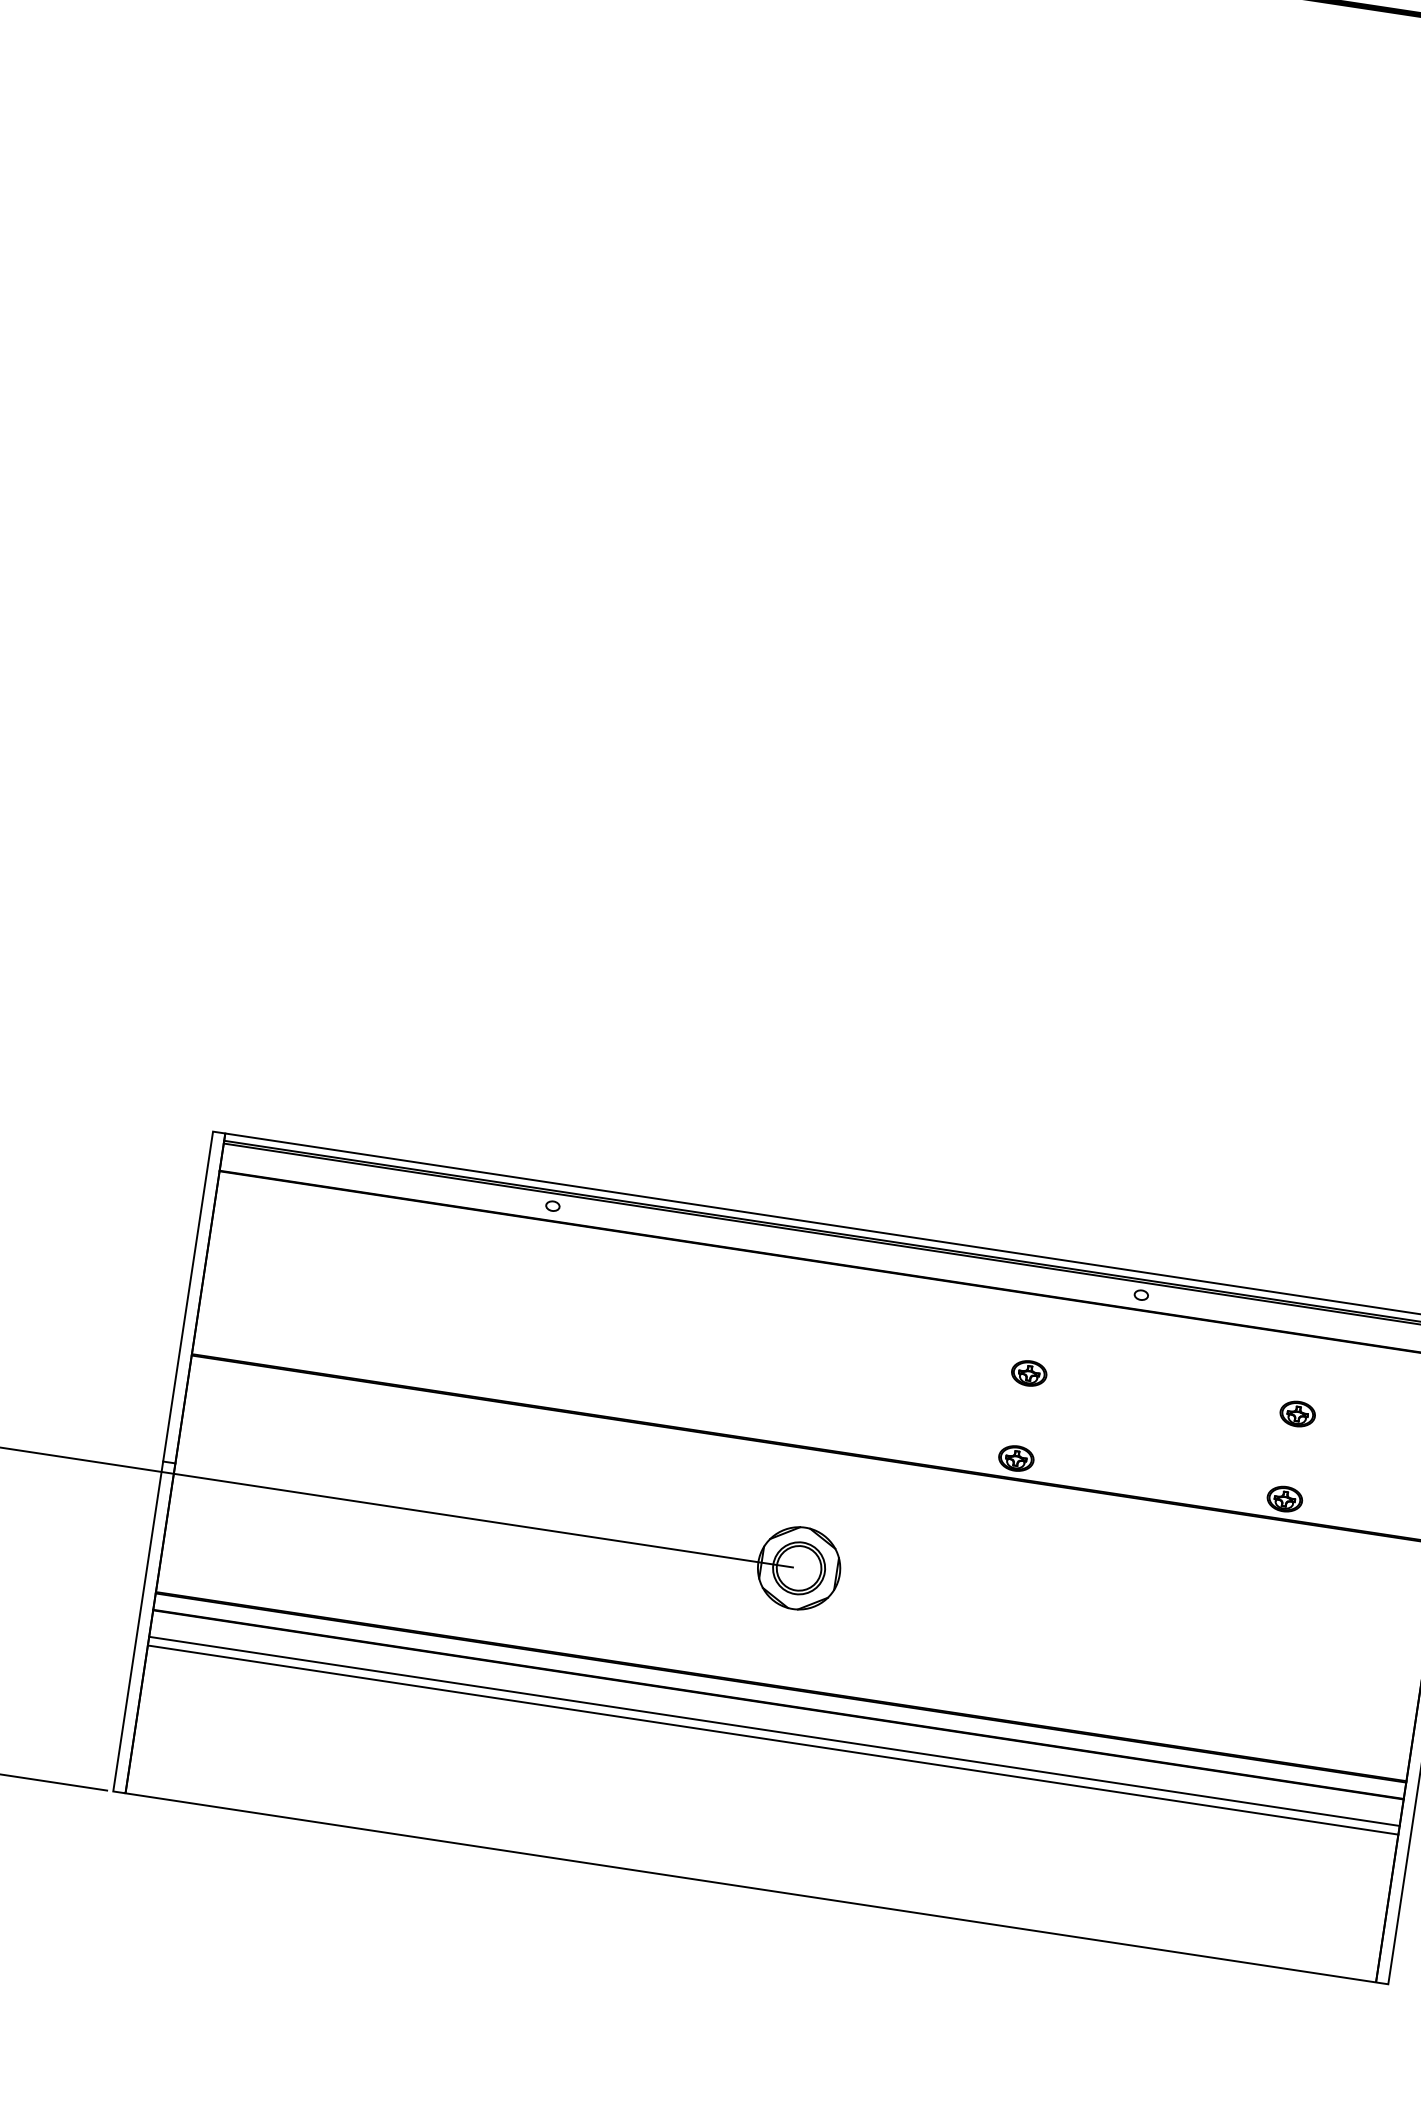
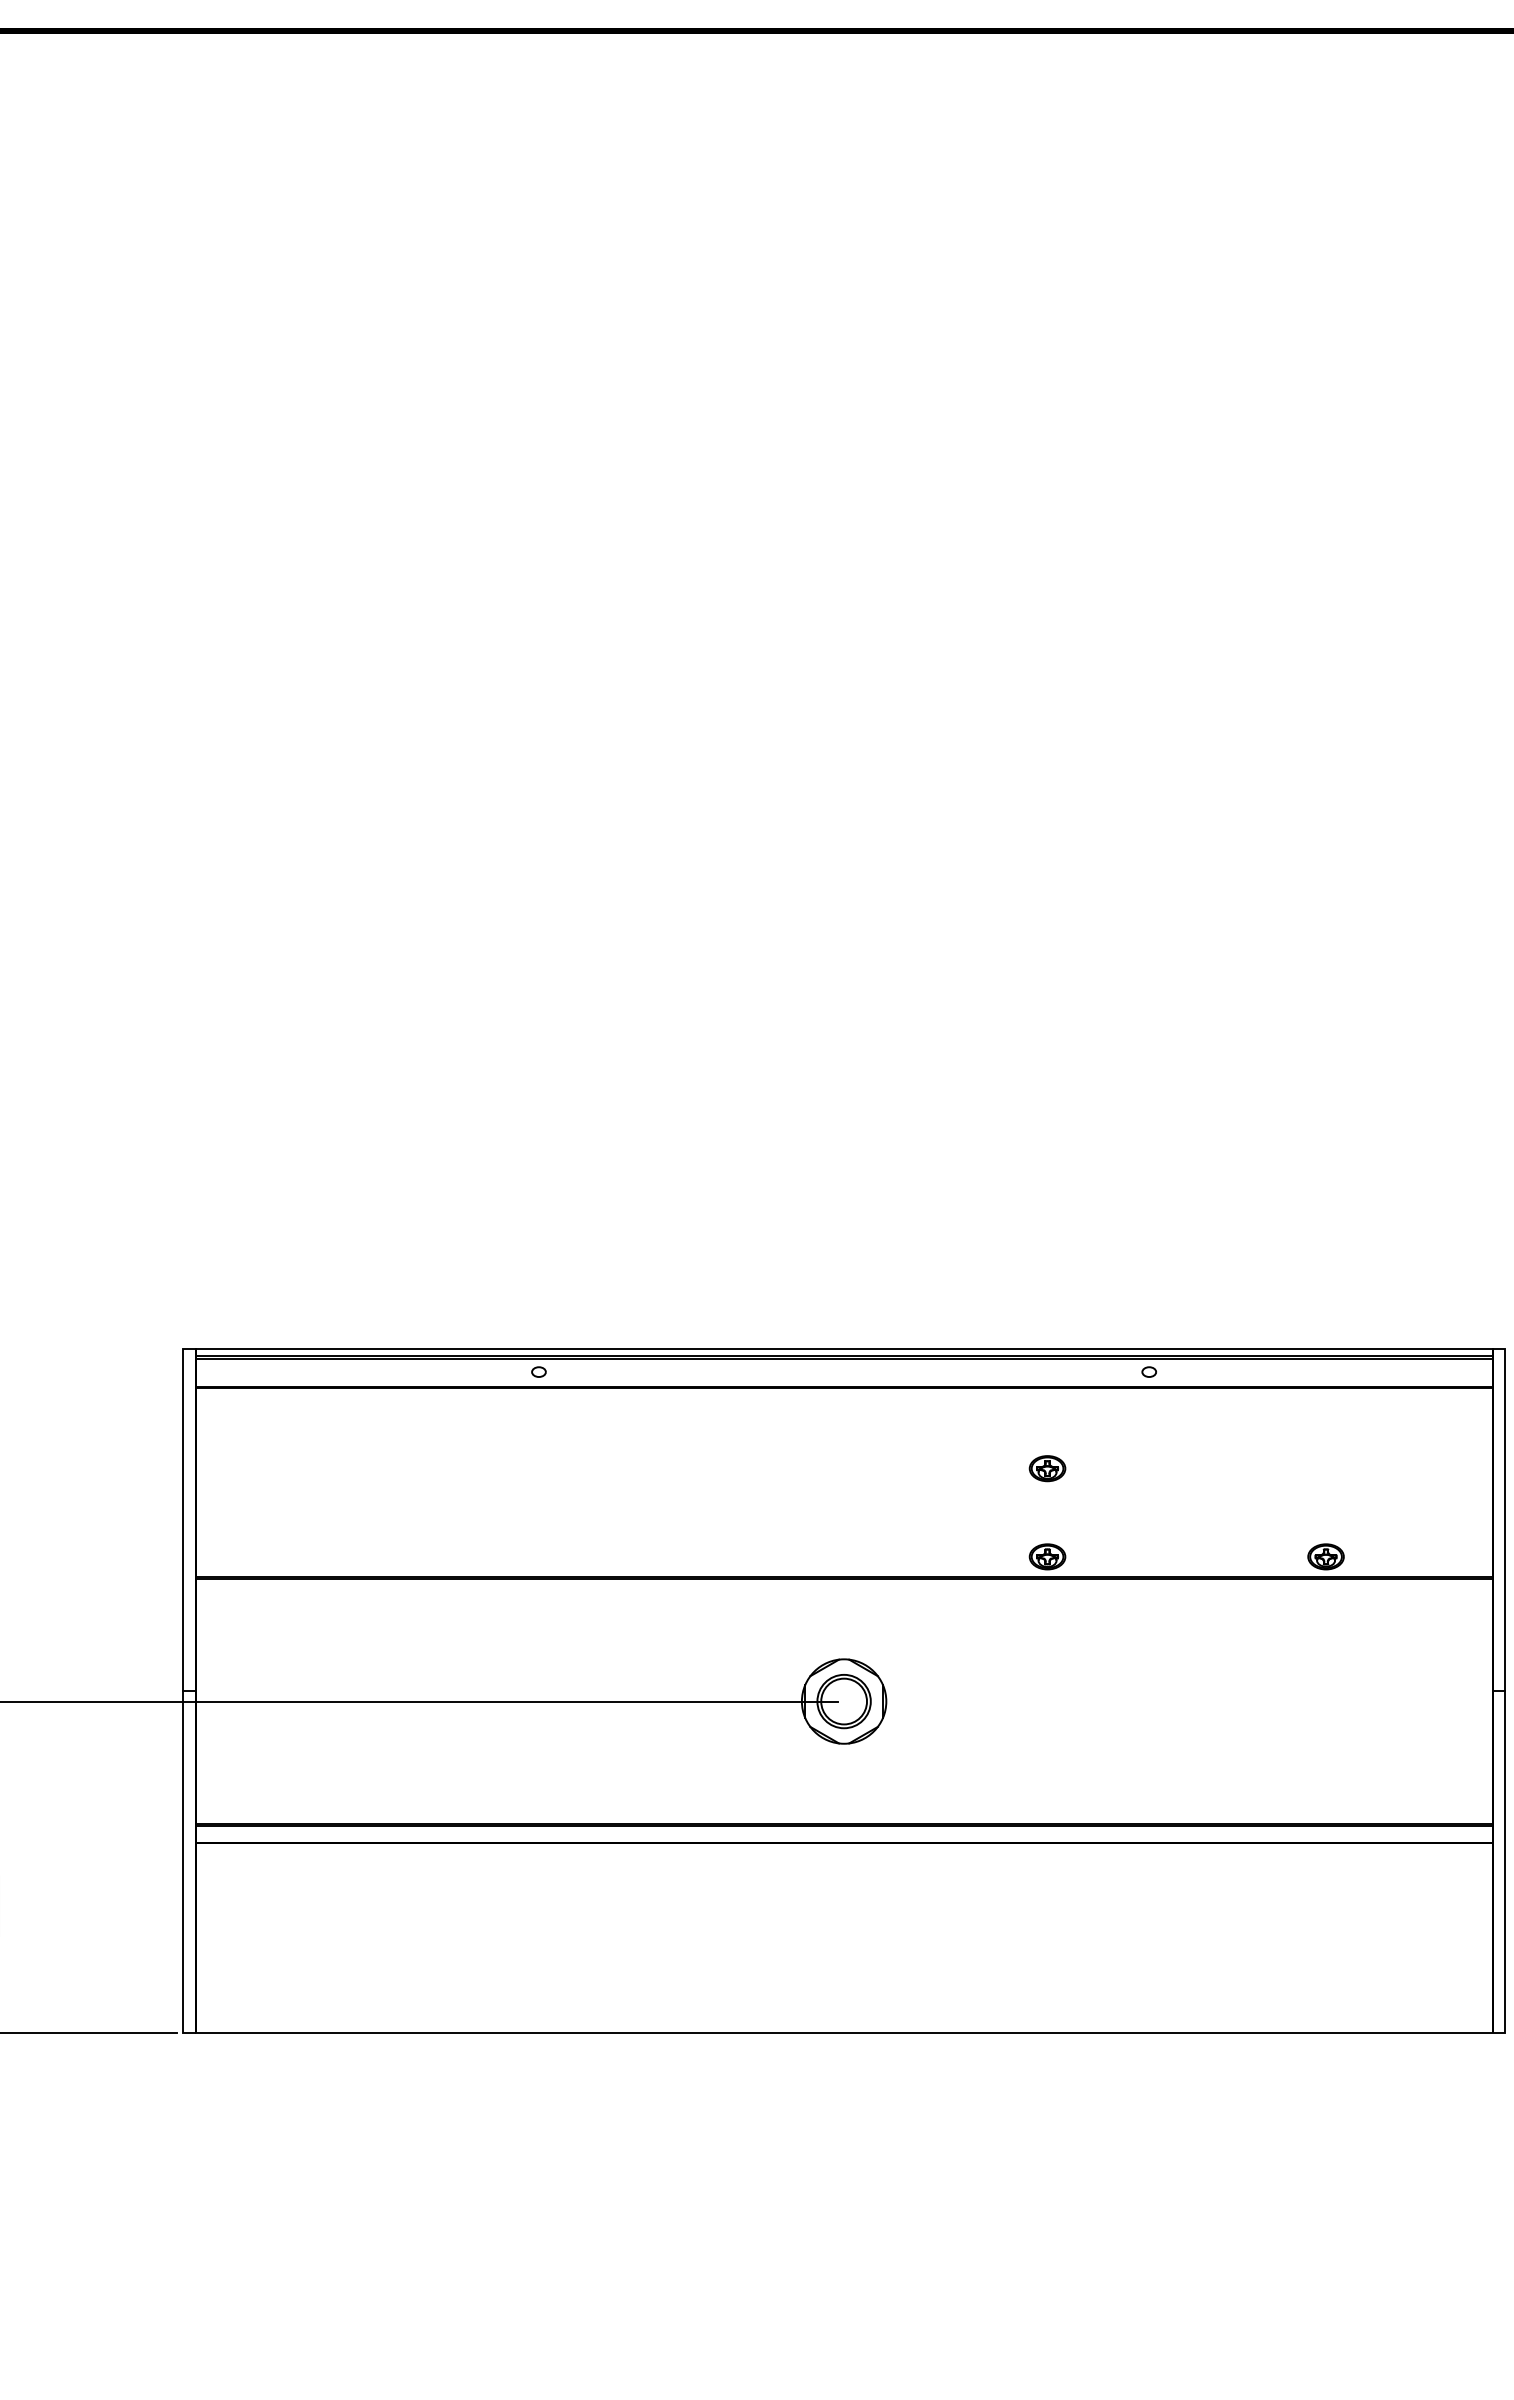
part: (1297, 1413) -> (1325, 1468), removed
line: (773, 1731) -> (843, 1870), removed
line: (772, 1739) -> (843, 1879), removed

